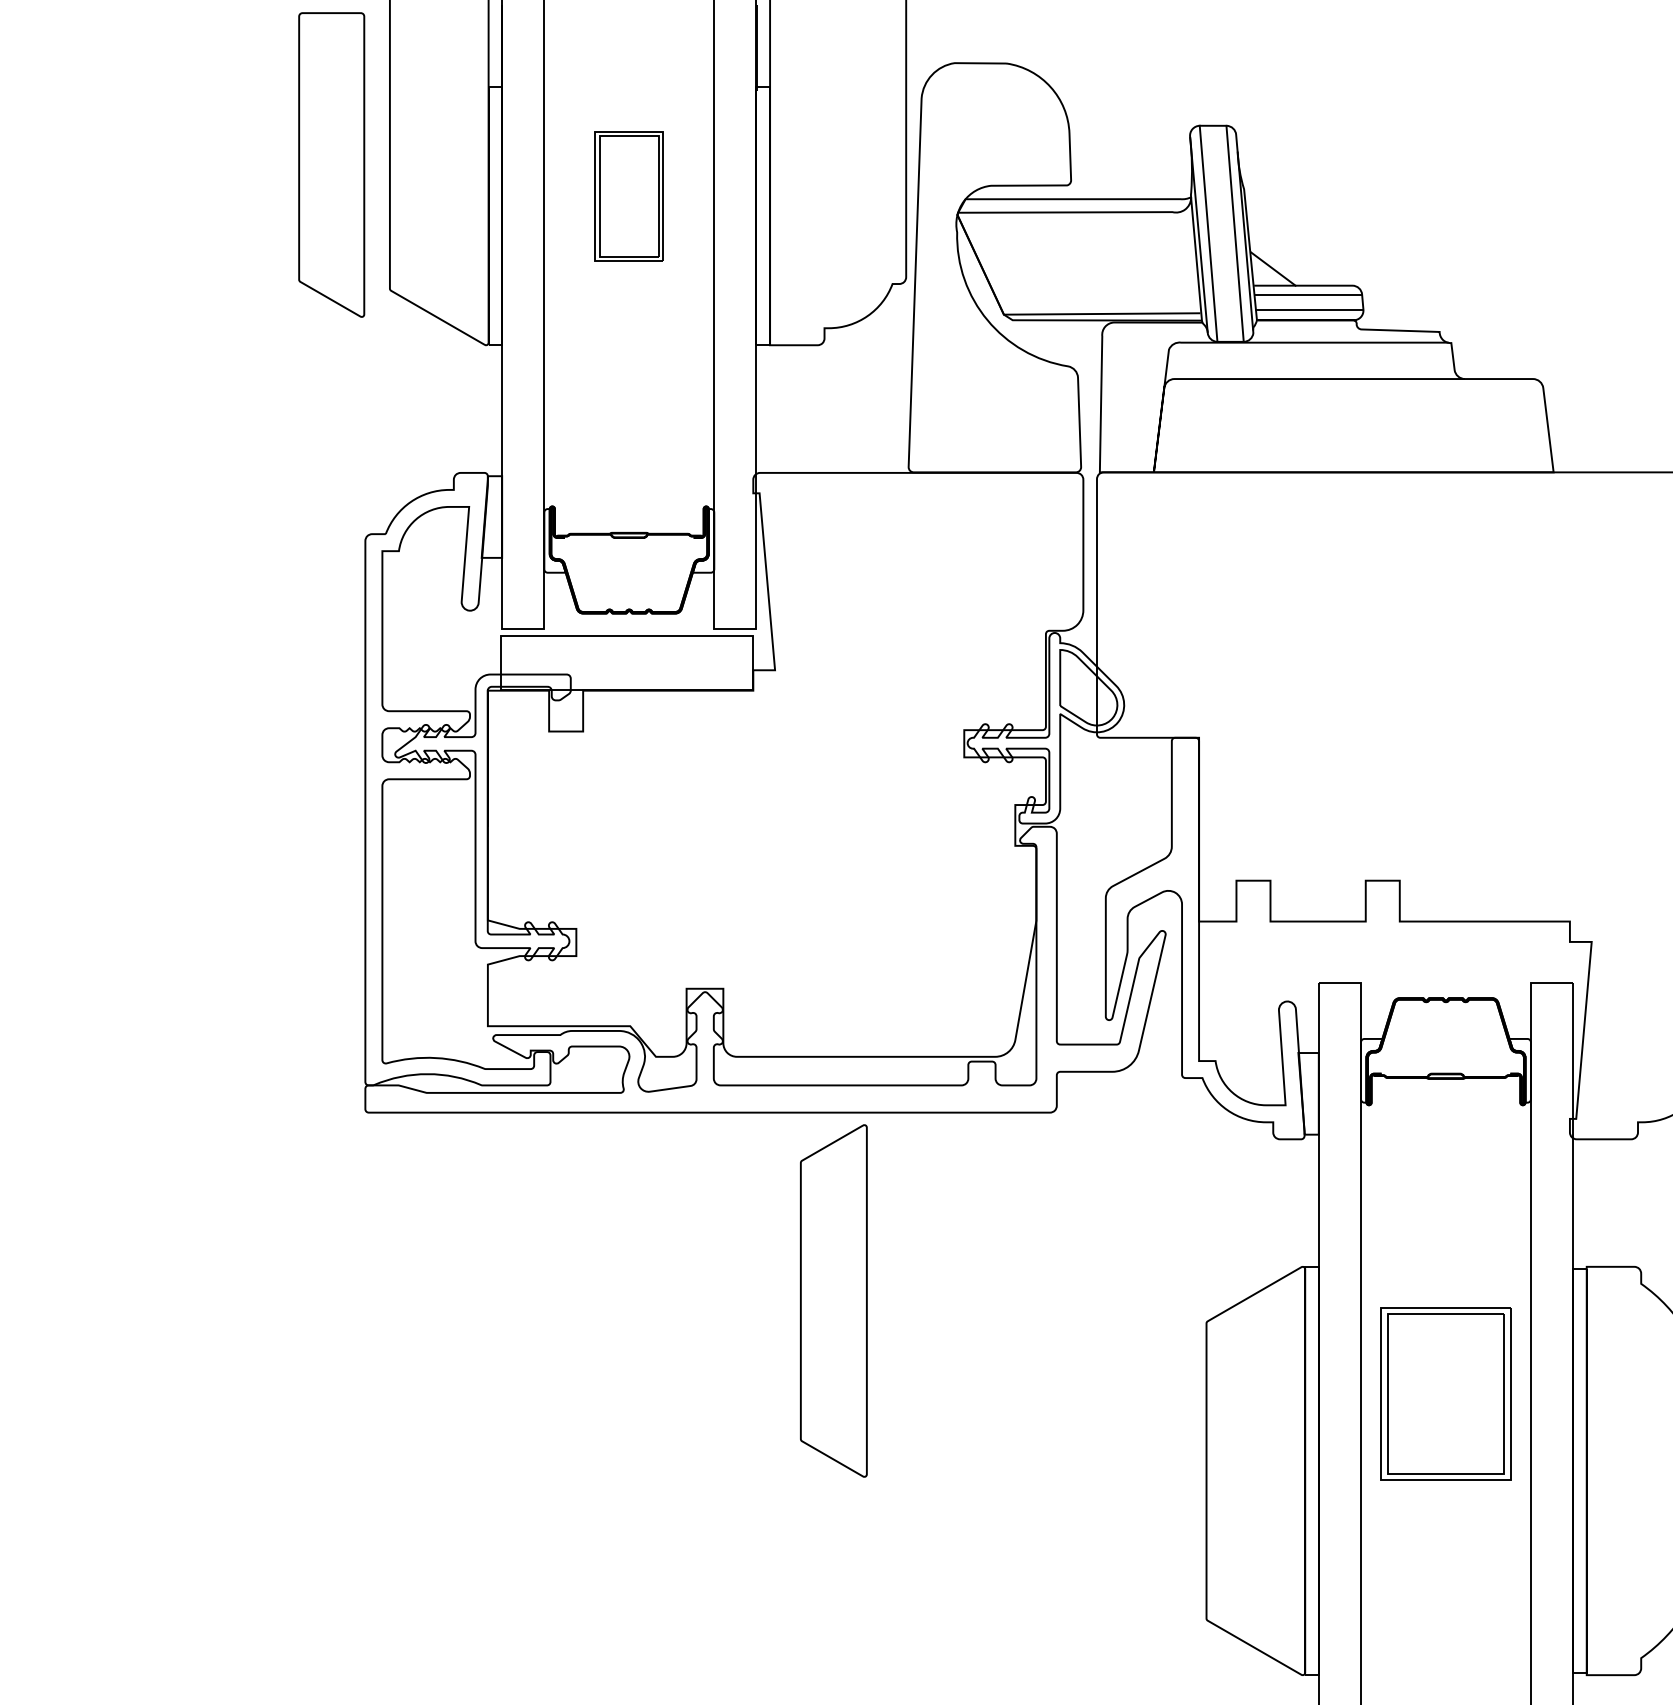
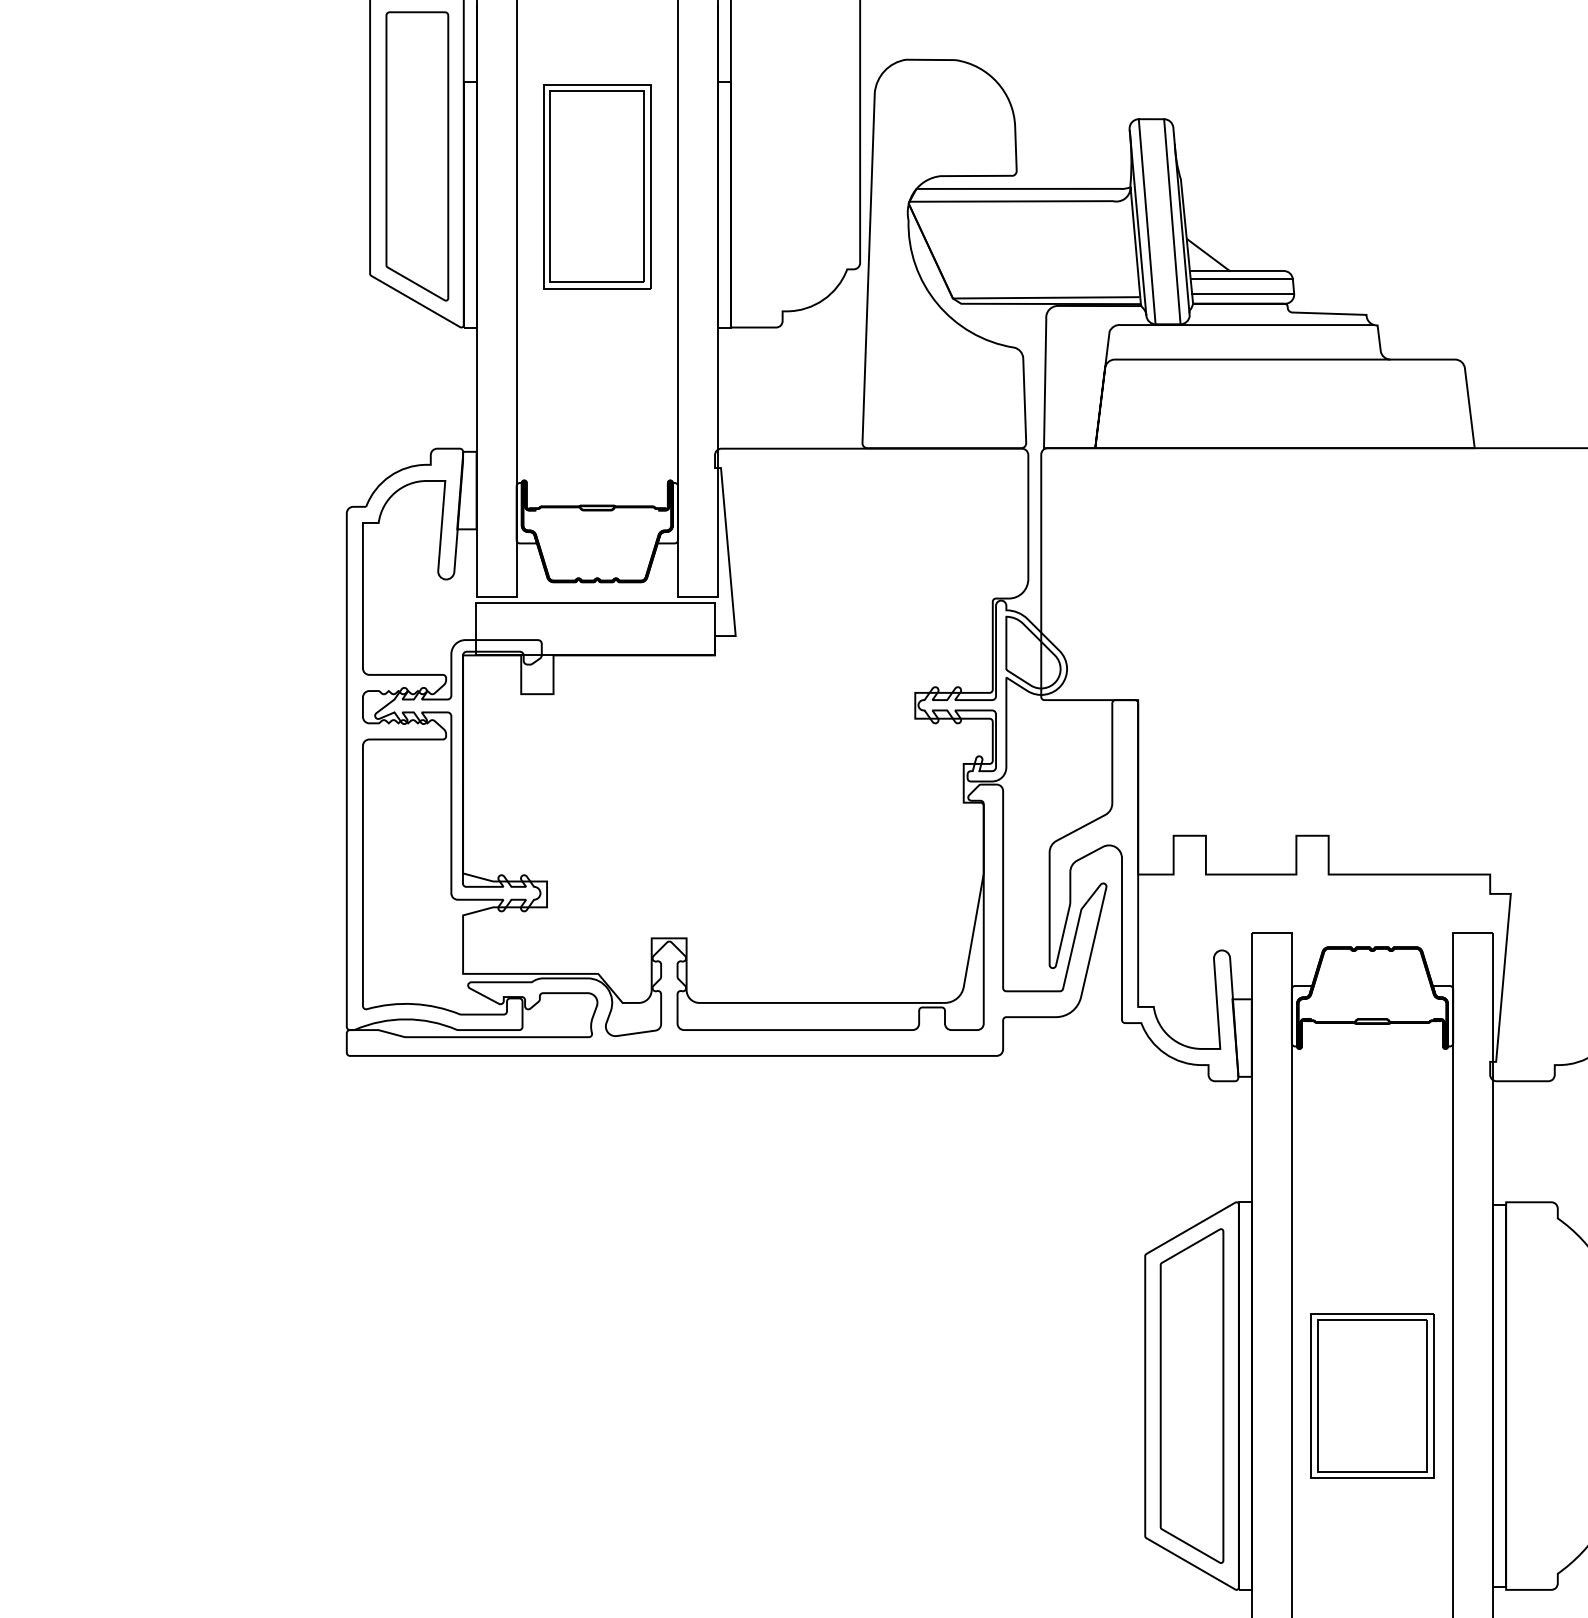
part: (331, 164) -> (417, 155), moved
part: (629, 196) -> (597, 186), size x1.67
part: (833, 1300) -> (1191, 1395), moved
part: (1445, 1393) -> (1372, 1395), moved

